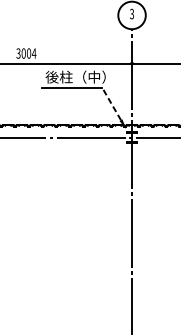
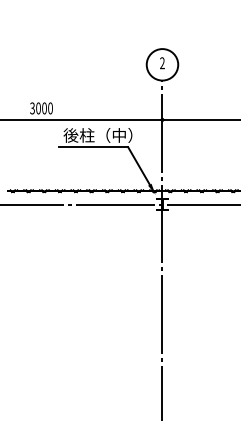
text: (132, 14) -> (162, 63), 3 -> 2
text: (34, 53) -> (50, 108), 3004 -> 3000
line: (111, 103) -> (138, 165), dashed -> solid

